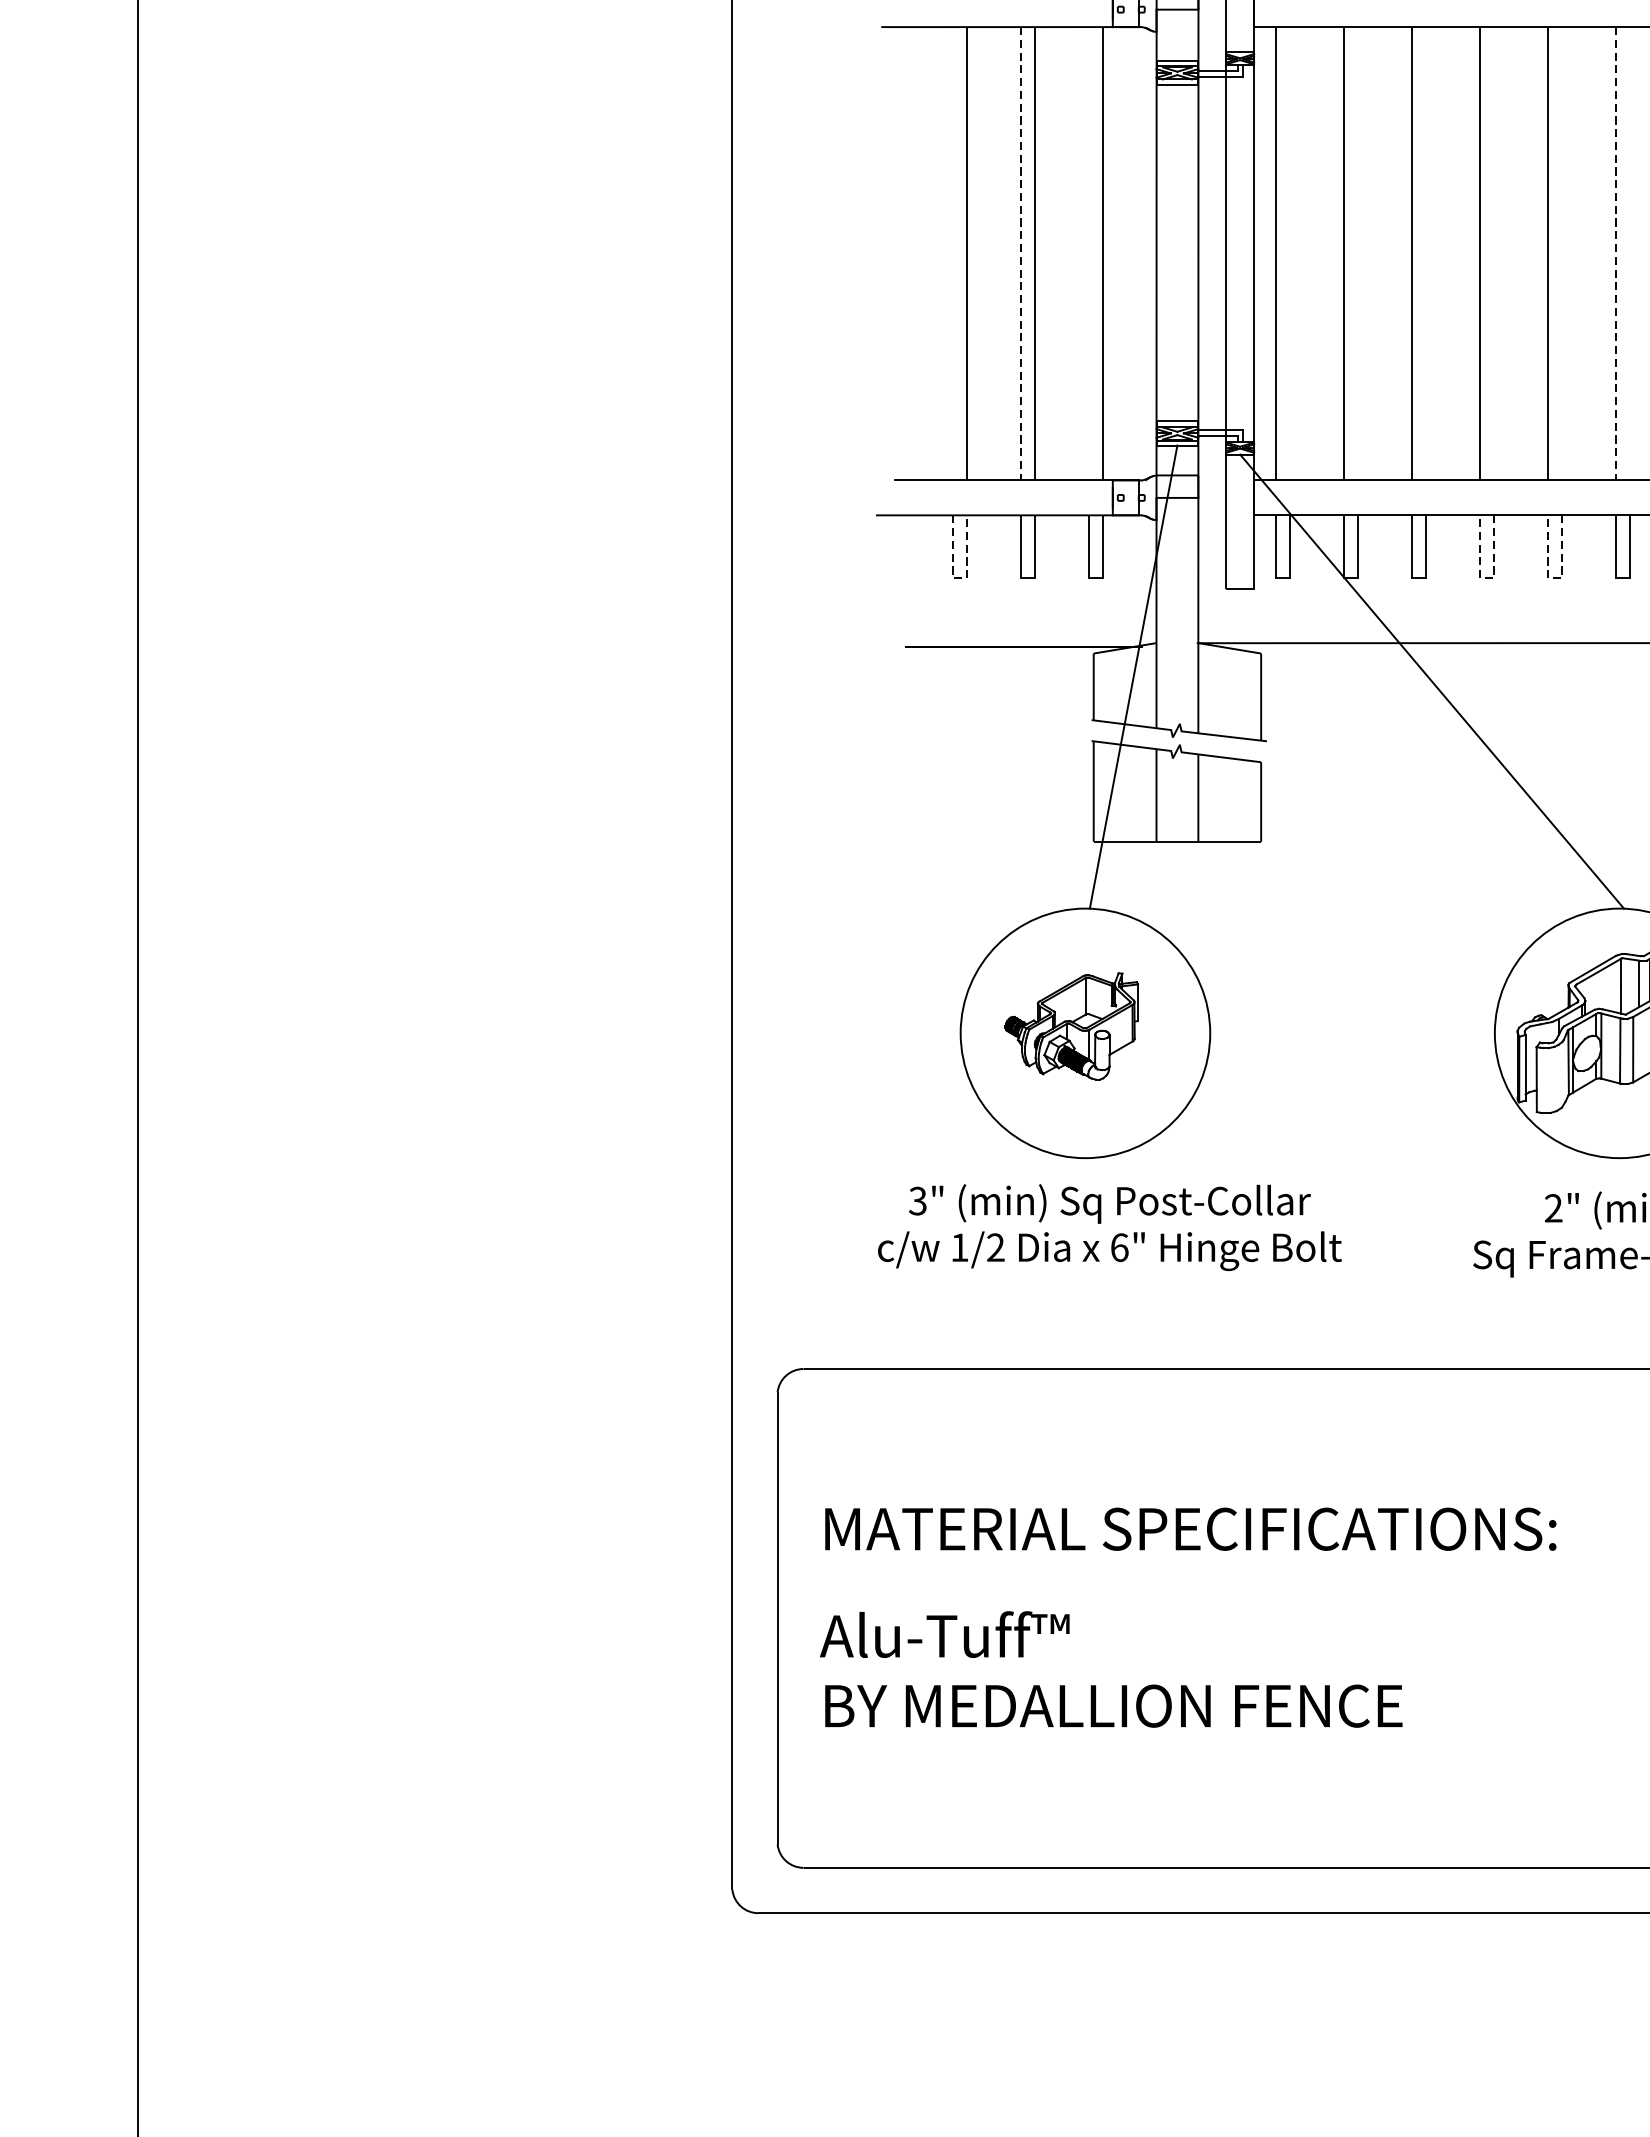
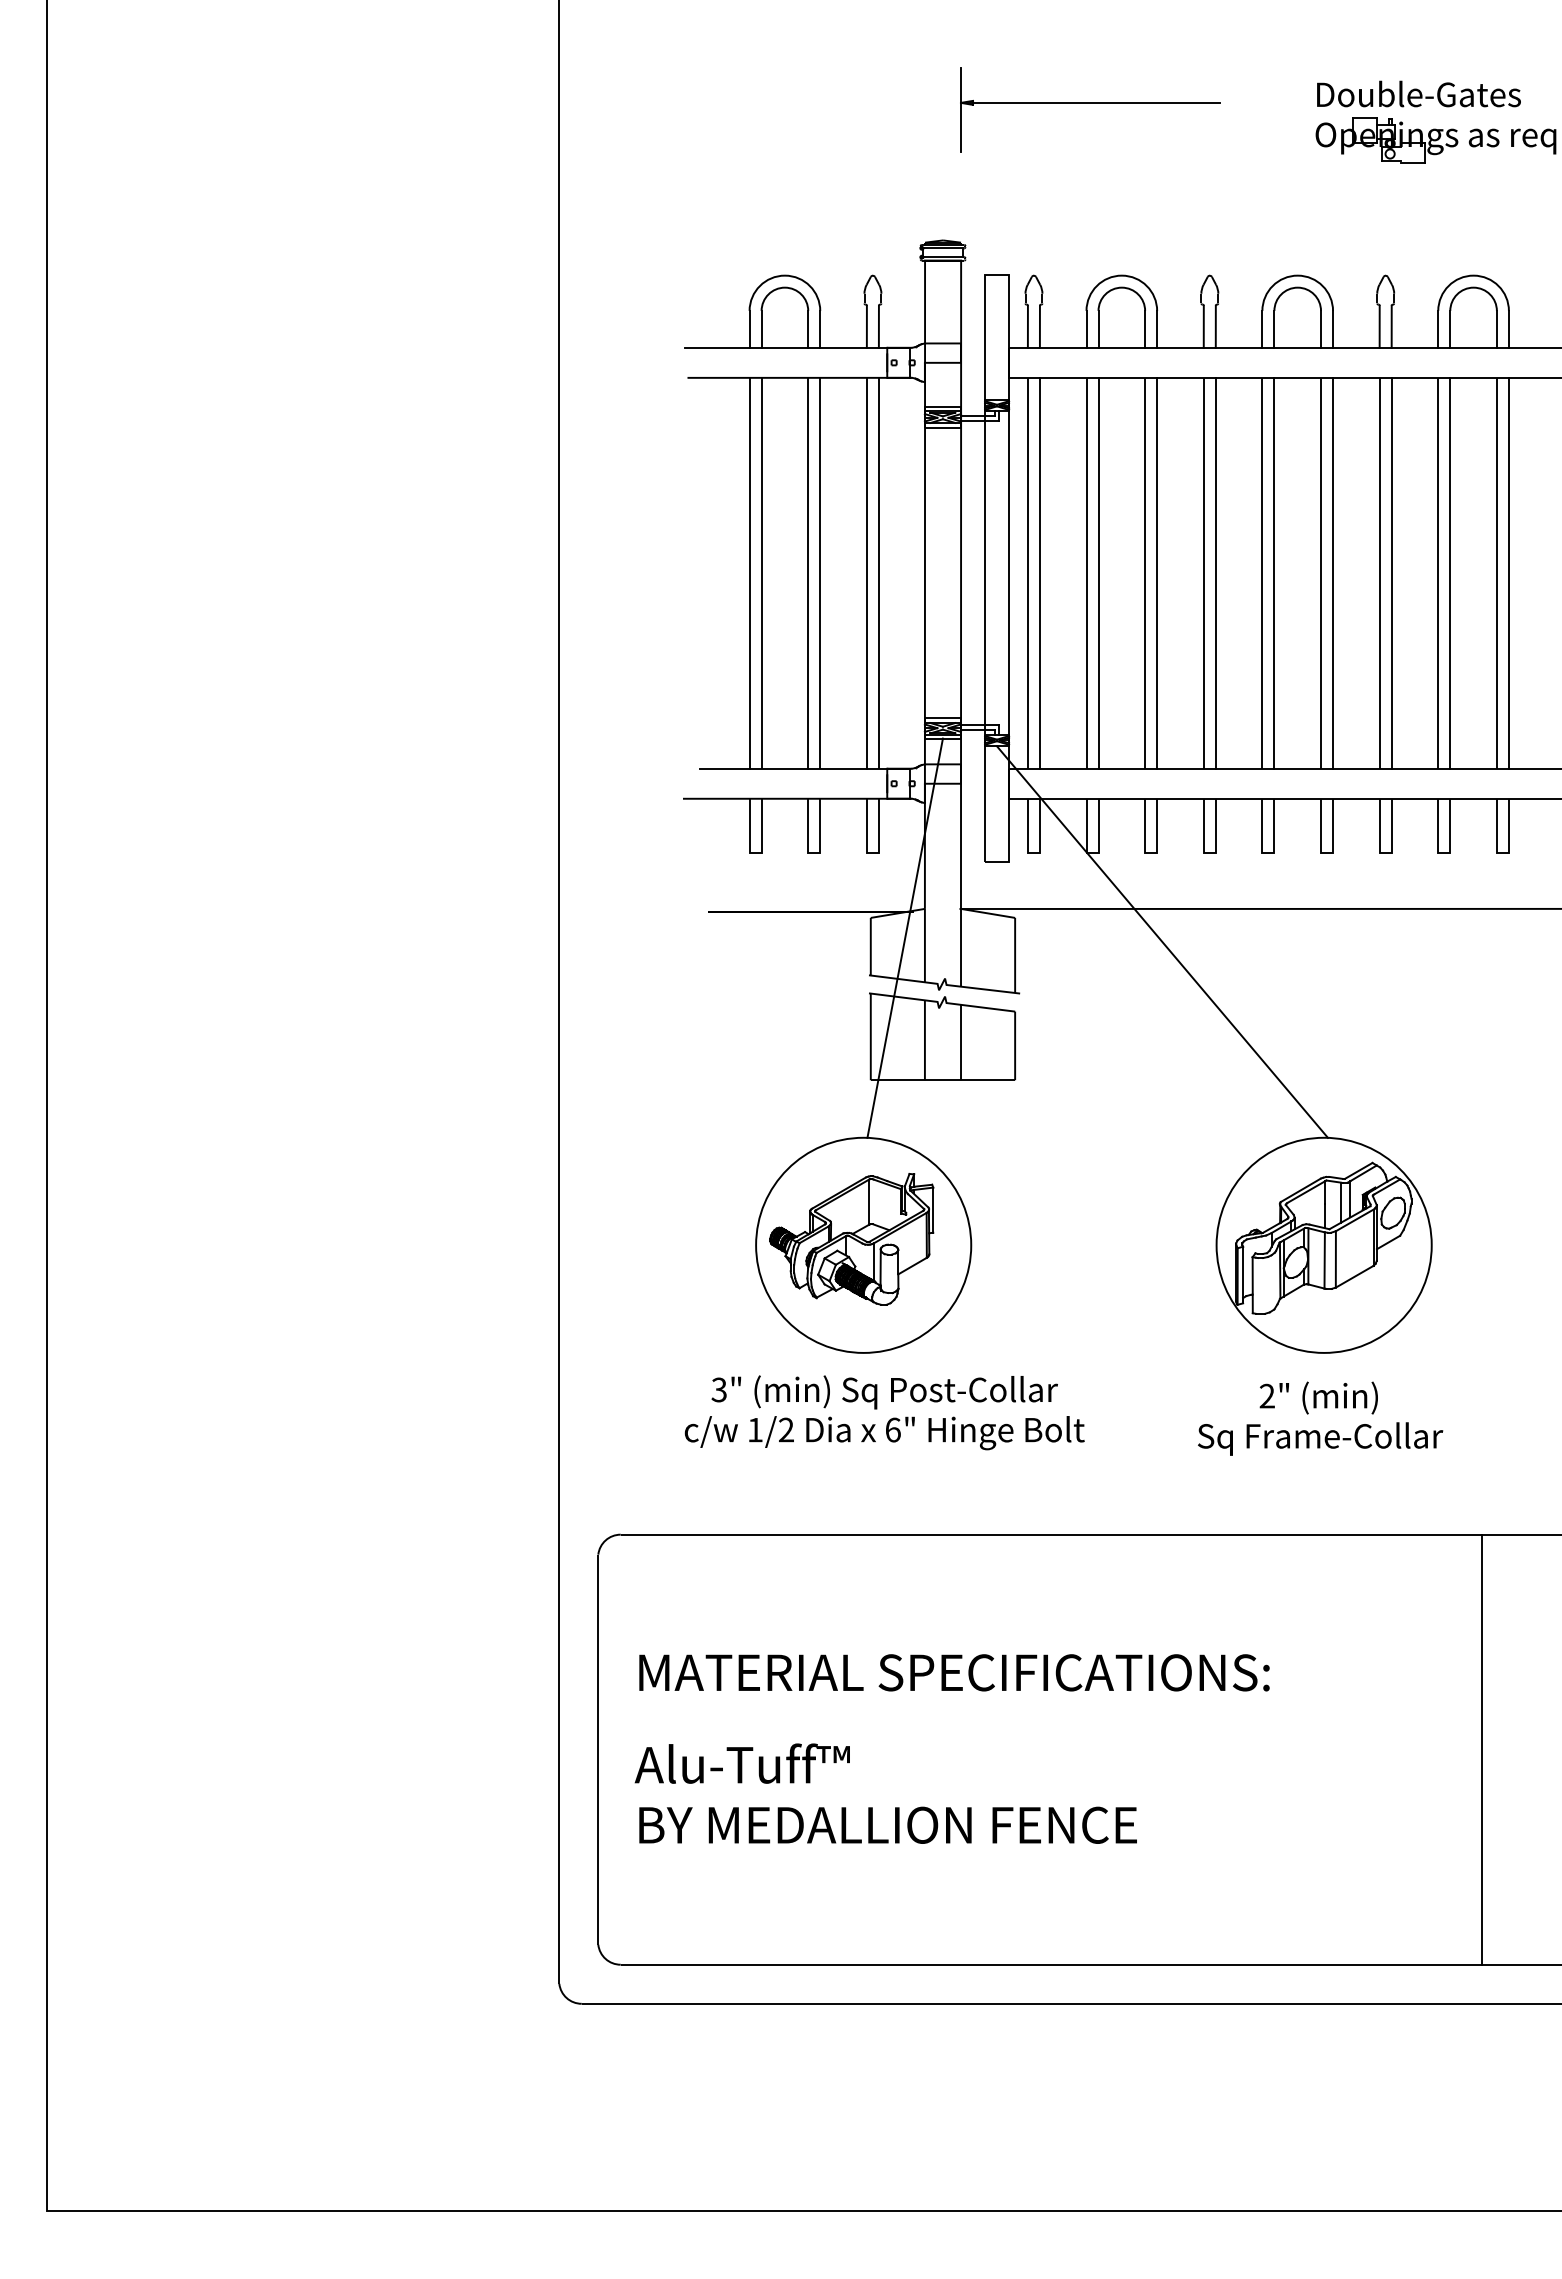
line: (953, 252) -> (749, 572), added
line: (1088, 252) -> (866, 572), added
line: (1289, 252) -> (1039, 572), added
line: (1357, 252) -> (1098, 572), added
line: (1426, 252) -> (1157, 572), added
line: (1493, 252) -> (1215, 572), added
line: (1562, 252) -> (1274, 572), added
line: (1630, 252) -> (1333, 572), added
line: (1021, 254) -> (808, 573), dashed -> solid
line: (1616, 254) -> (1321, 573), dashed -> solid
line: (961, 577) -> (756, 852), dashed -> solid
line: (1486, 577) -> (1209, 852), dashed -> solid
line: (1553, 577) -> (1267, 852), dashed -> solid
part: (1071, 1026) -> (851, 1239), size x1.43

